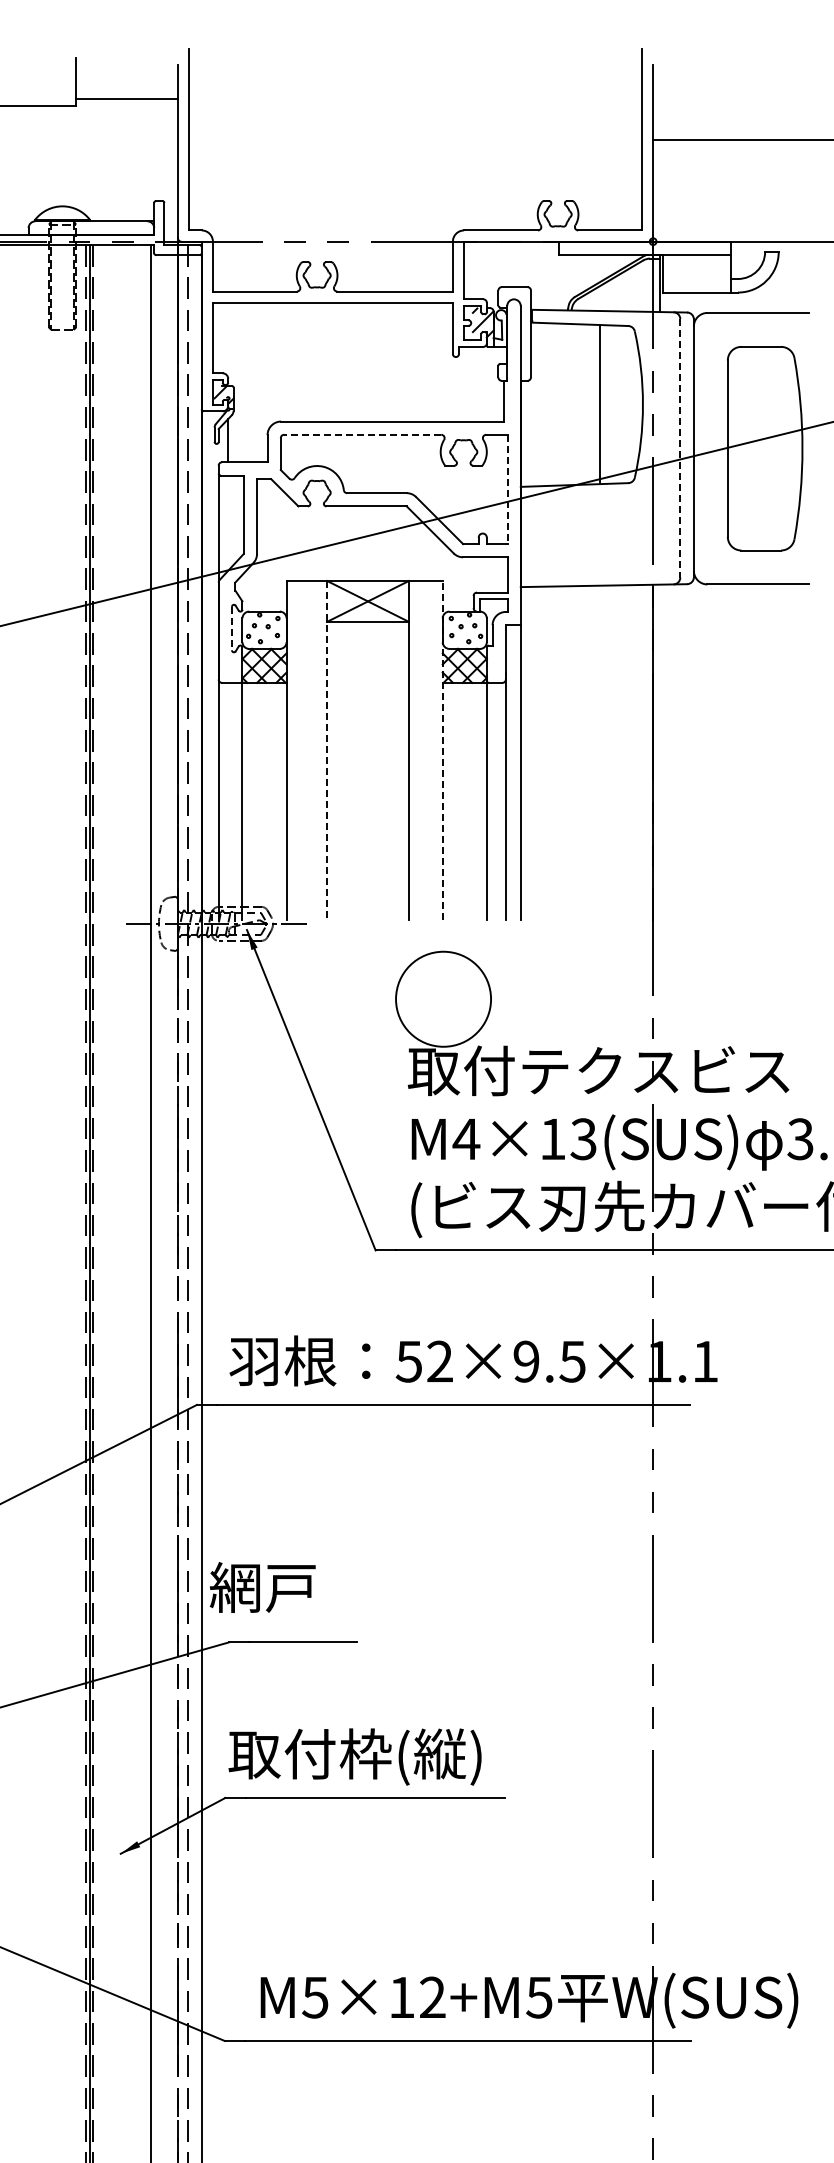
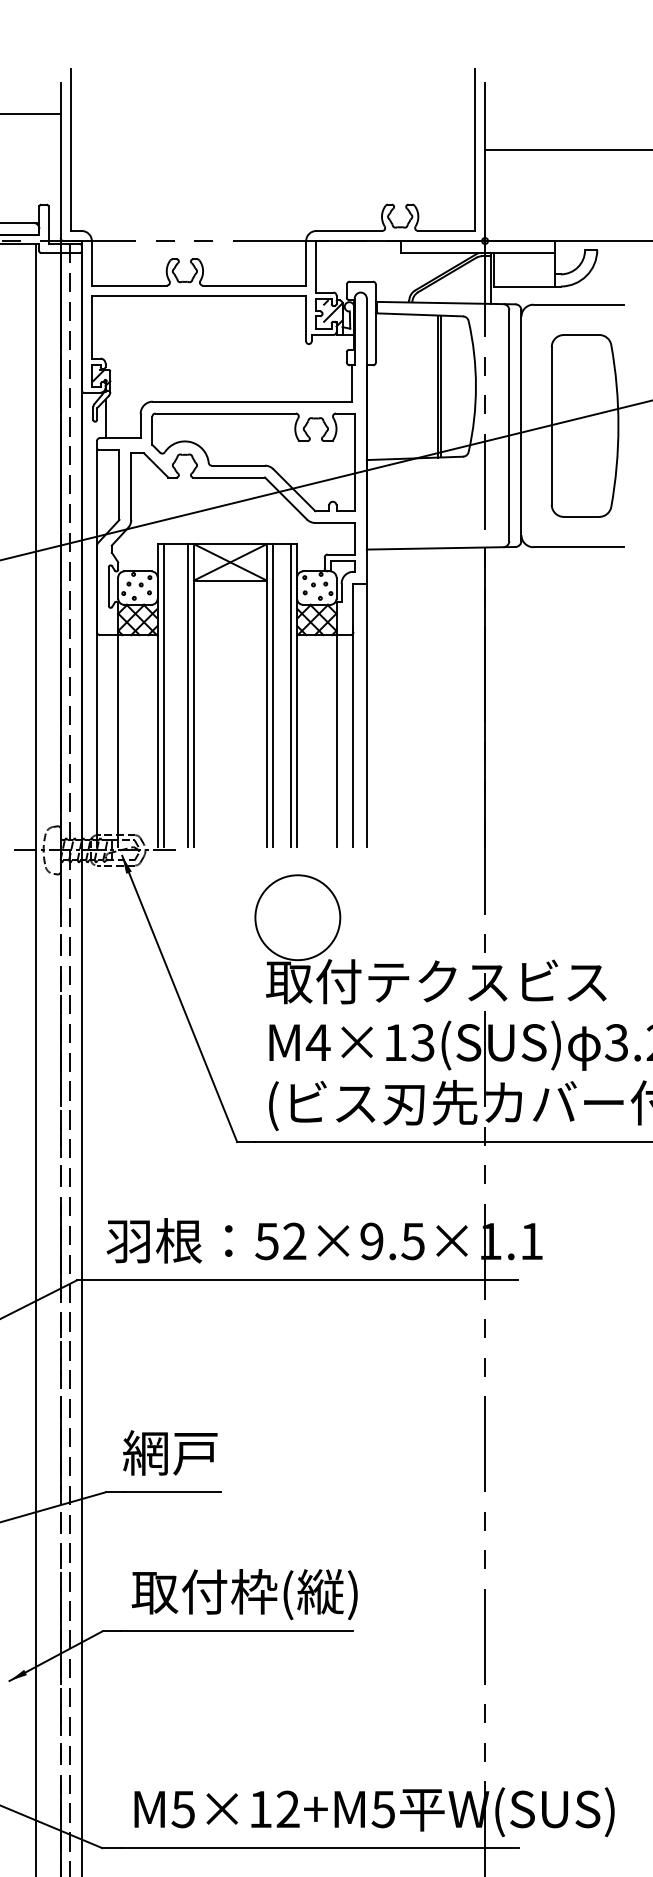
line: (603, 404) -> (440, 386), added
line: (362, 434) -> (225, 413), dashed -> solid
line: (680, 448) -> (509, 425), dashed -> solid
line: (507, 489) -> (354, 462), dashed -> solid
line: (231, 628) -> (108, 586), dashed -> solid
line: (293, 750) -> (163, 695), added
line: (320, 750) -> (187, 695), added
line: (327, 750) -> (194, 695), dashed -> solid
line: (415, 750) -> (272, 695), added
line: (435, 750) -> (290, 695), added
line: (442, 750) -> (296, 695), dashed -> solid
text: (262, 1587) -> (170, 1452), moved
text: (354, 1756) -> (244, 1594), moved

